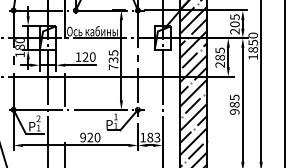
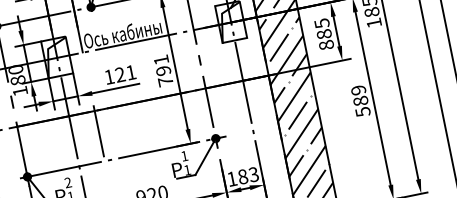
text: (92, 56) -> (130, 71), 120 -> 121
text: (113, 56) -> (162, 65), 735 -> 791
text: (219, 64) -> (325, 44), 285 -> 885
text: (234, 104) -> (360, 100), 985 -> 589

